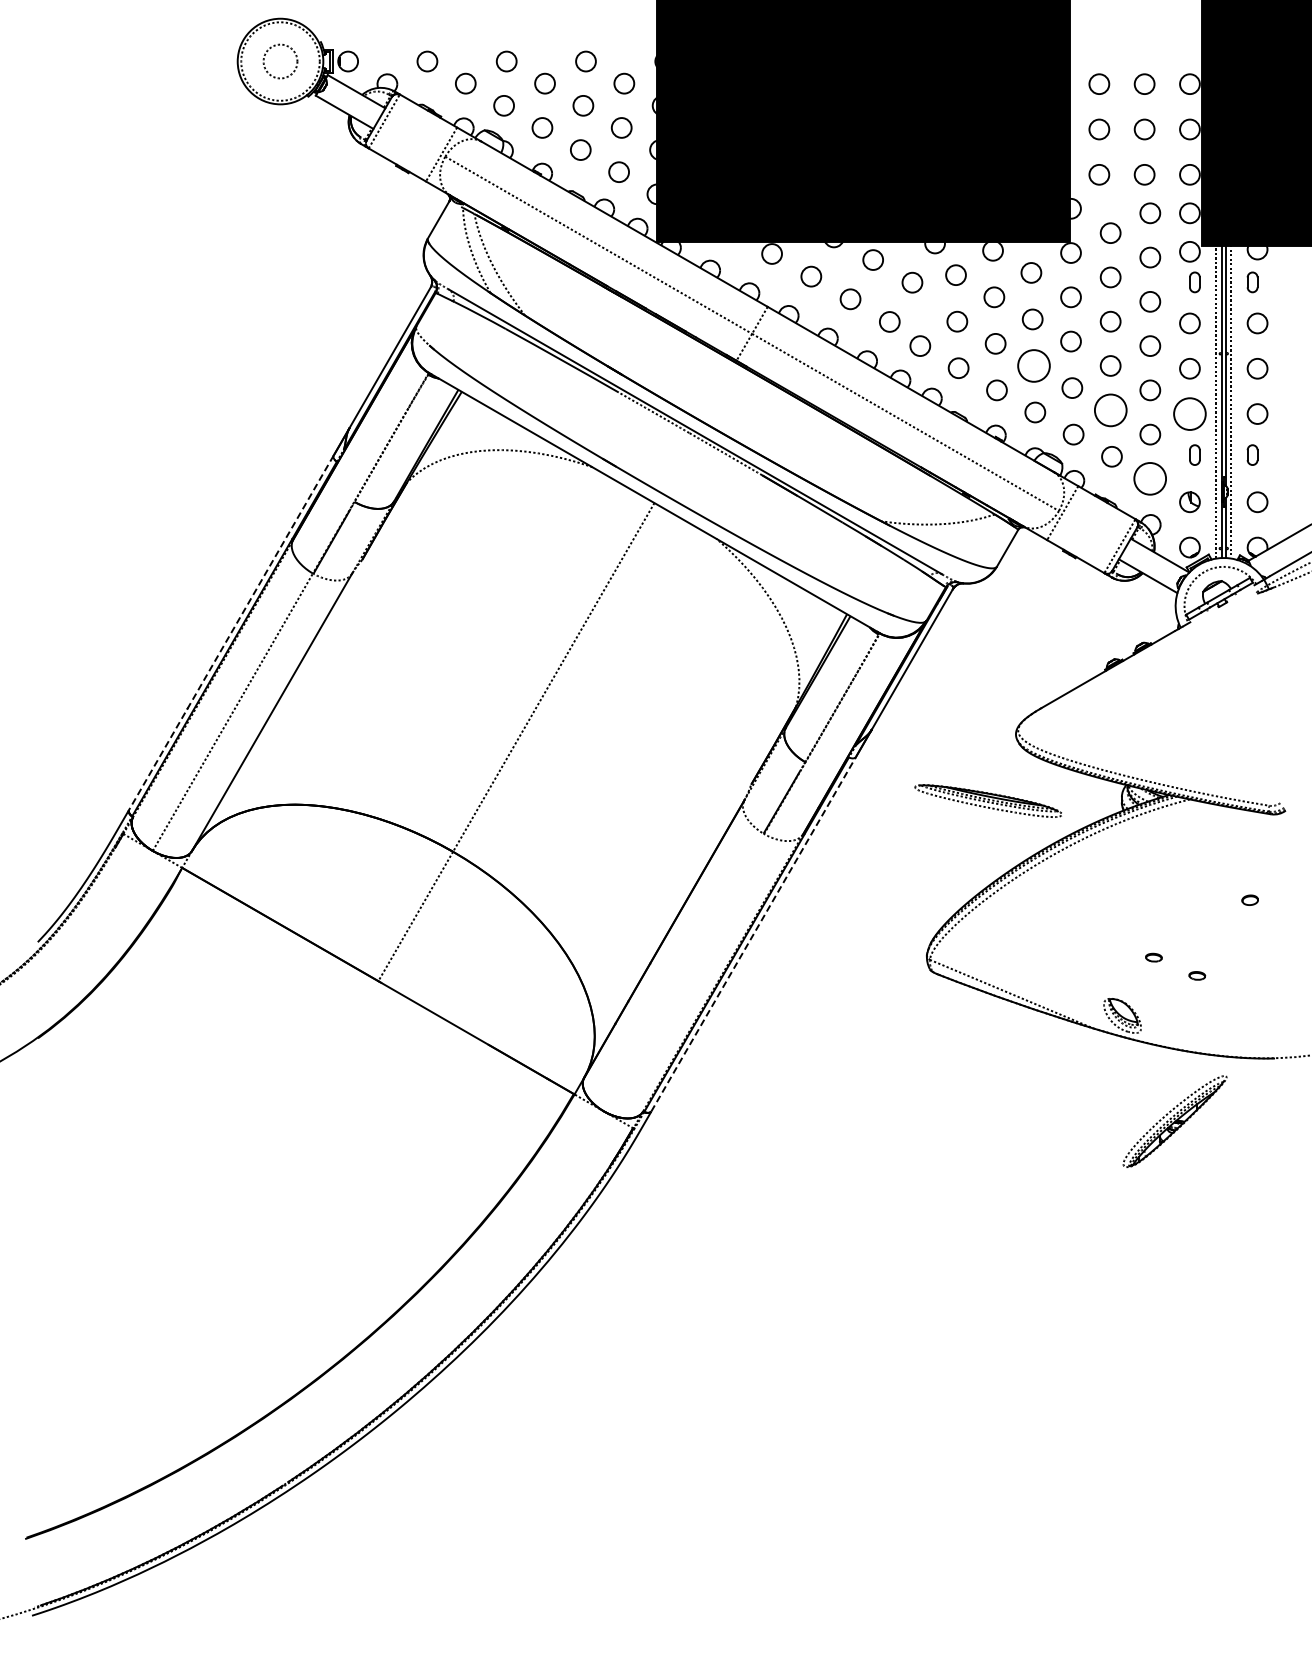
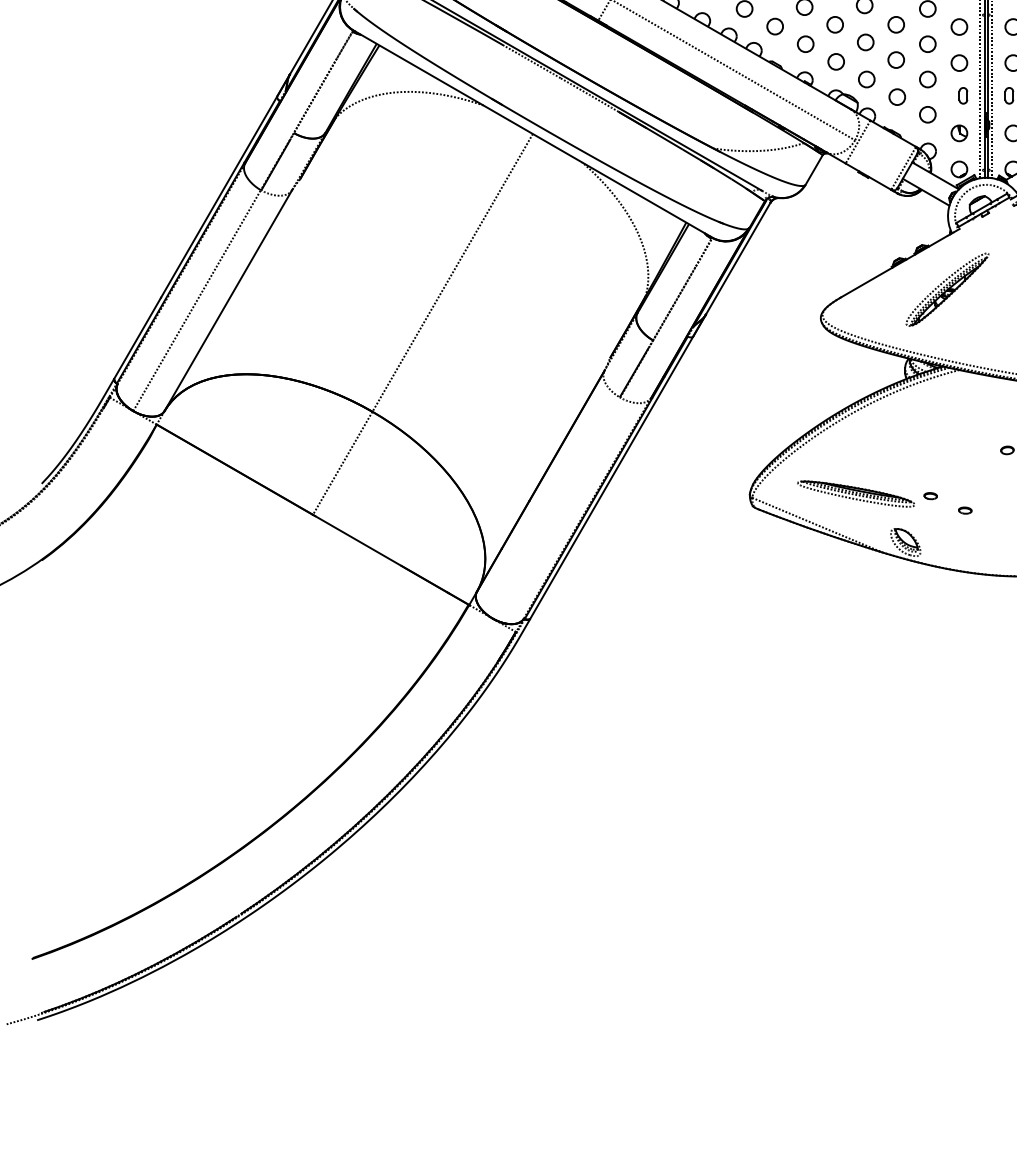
circle: (1033, 365) -> (834, 24), size x0.62
circle: (1110, 409) -> (896, 59), size x0.62
circle: (1189, 413) -> (959, 62), size x0.62
circle: (1150, 478) -> (927, 114), size x0.62
line: (231, 632) -> (196, 237), dashed -> solid
part: (987, 800) -> (855, 493), moved
line: (753, 934) -> (611, 477), dashed -> solid
part: (1174, 1121) -> (947, 289), moved

